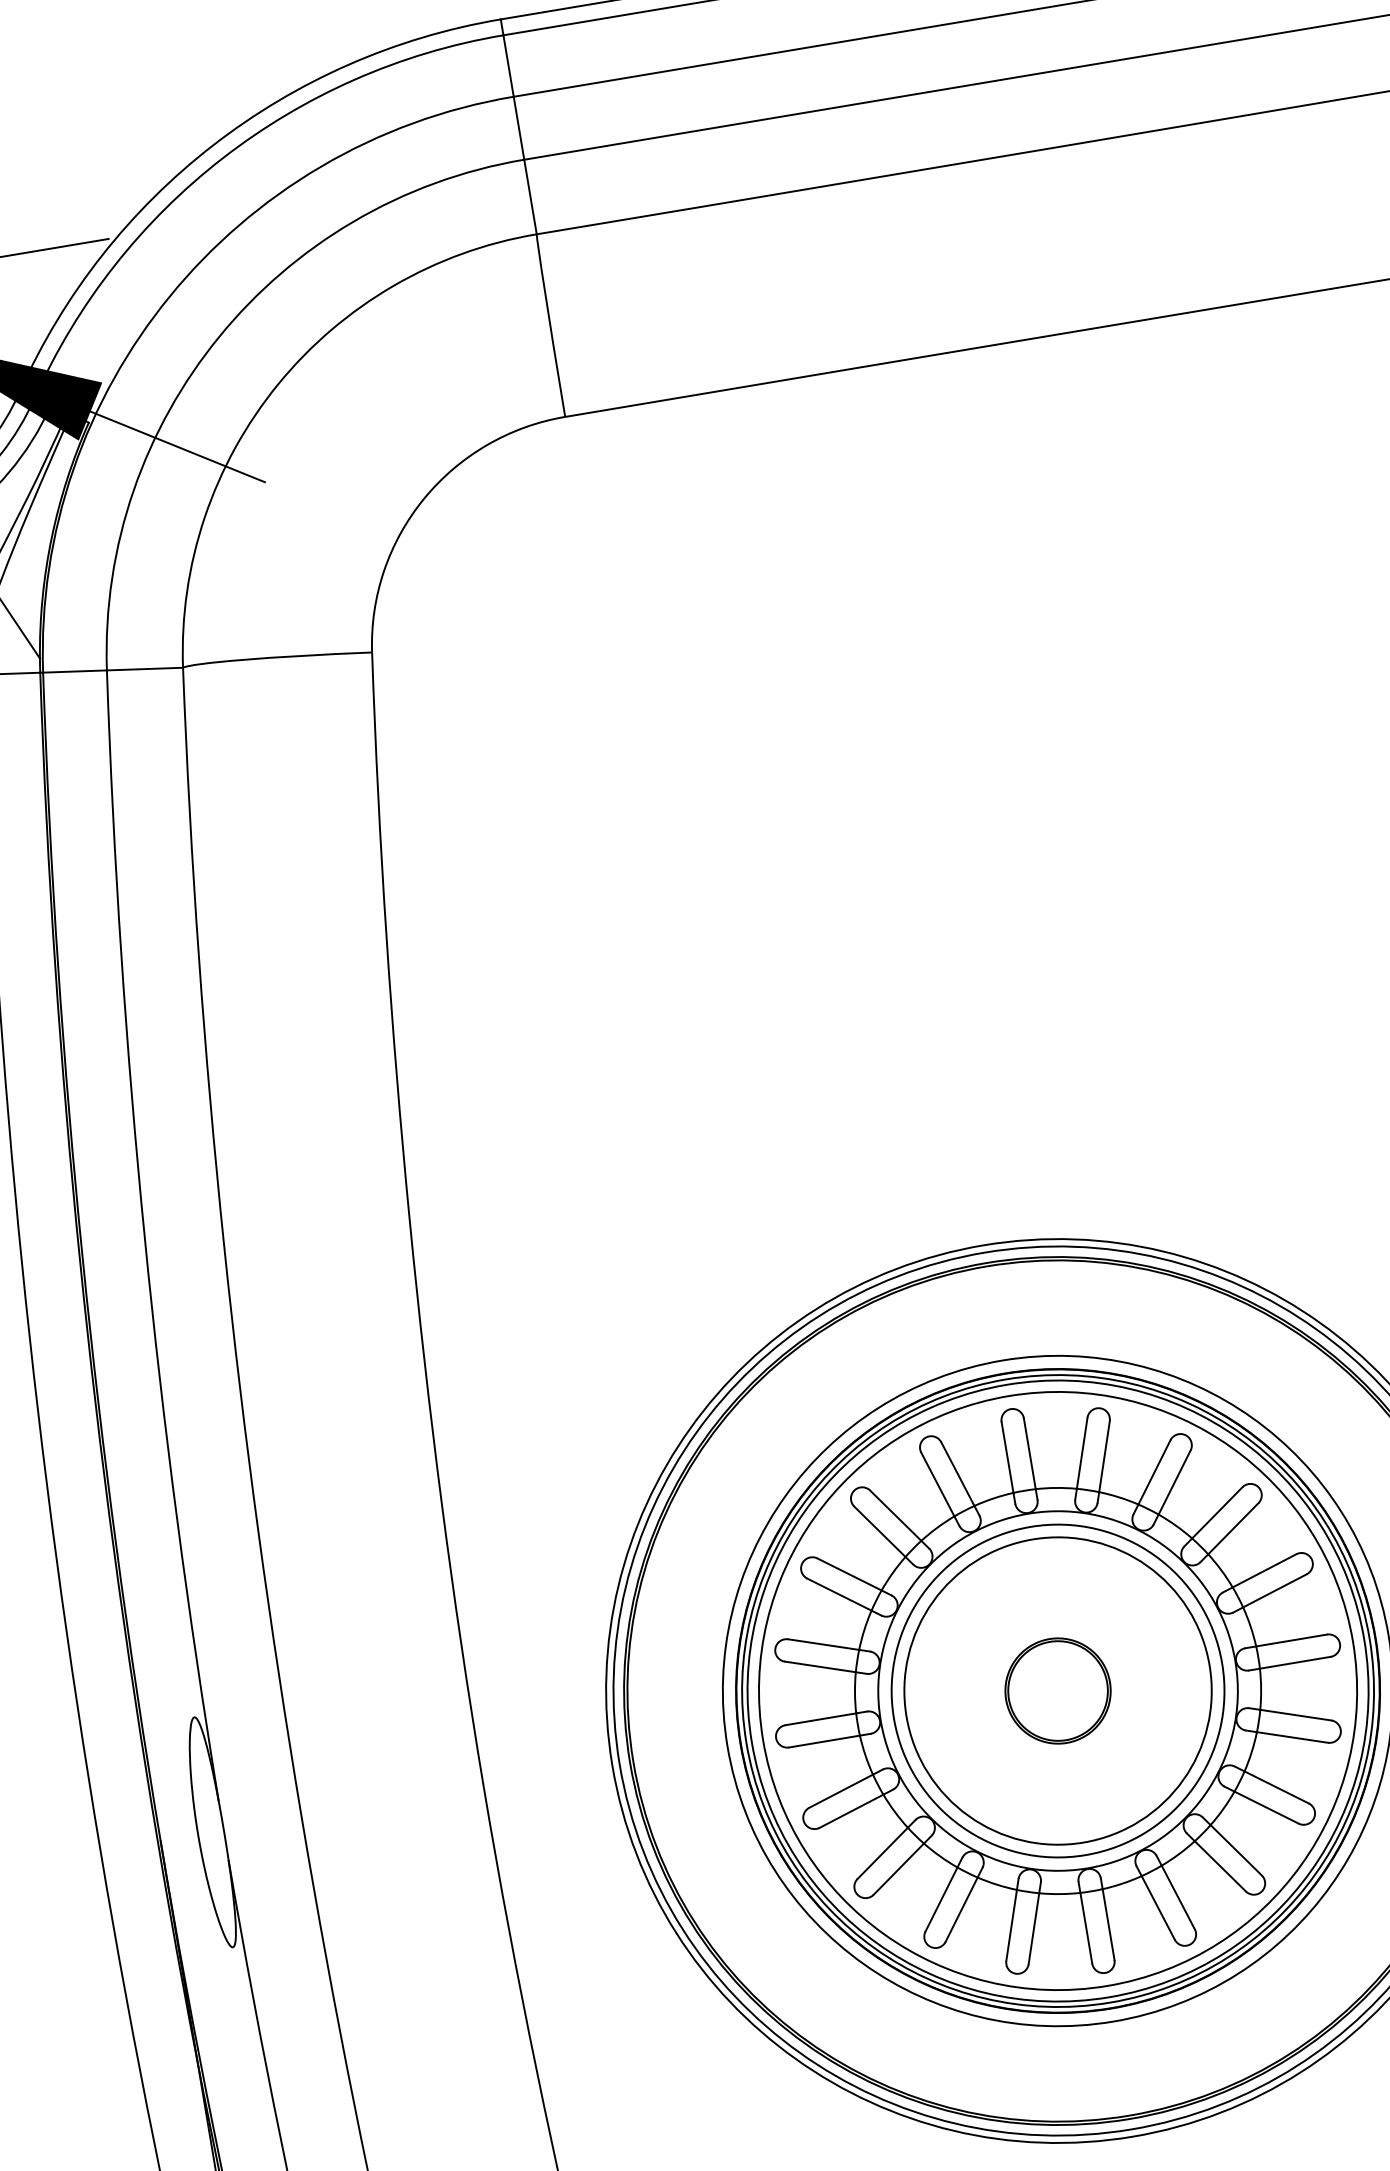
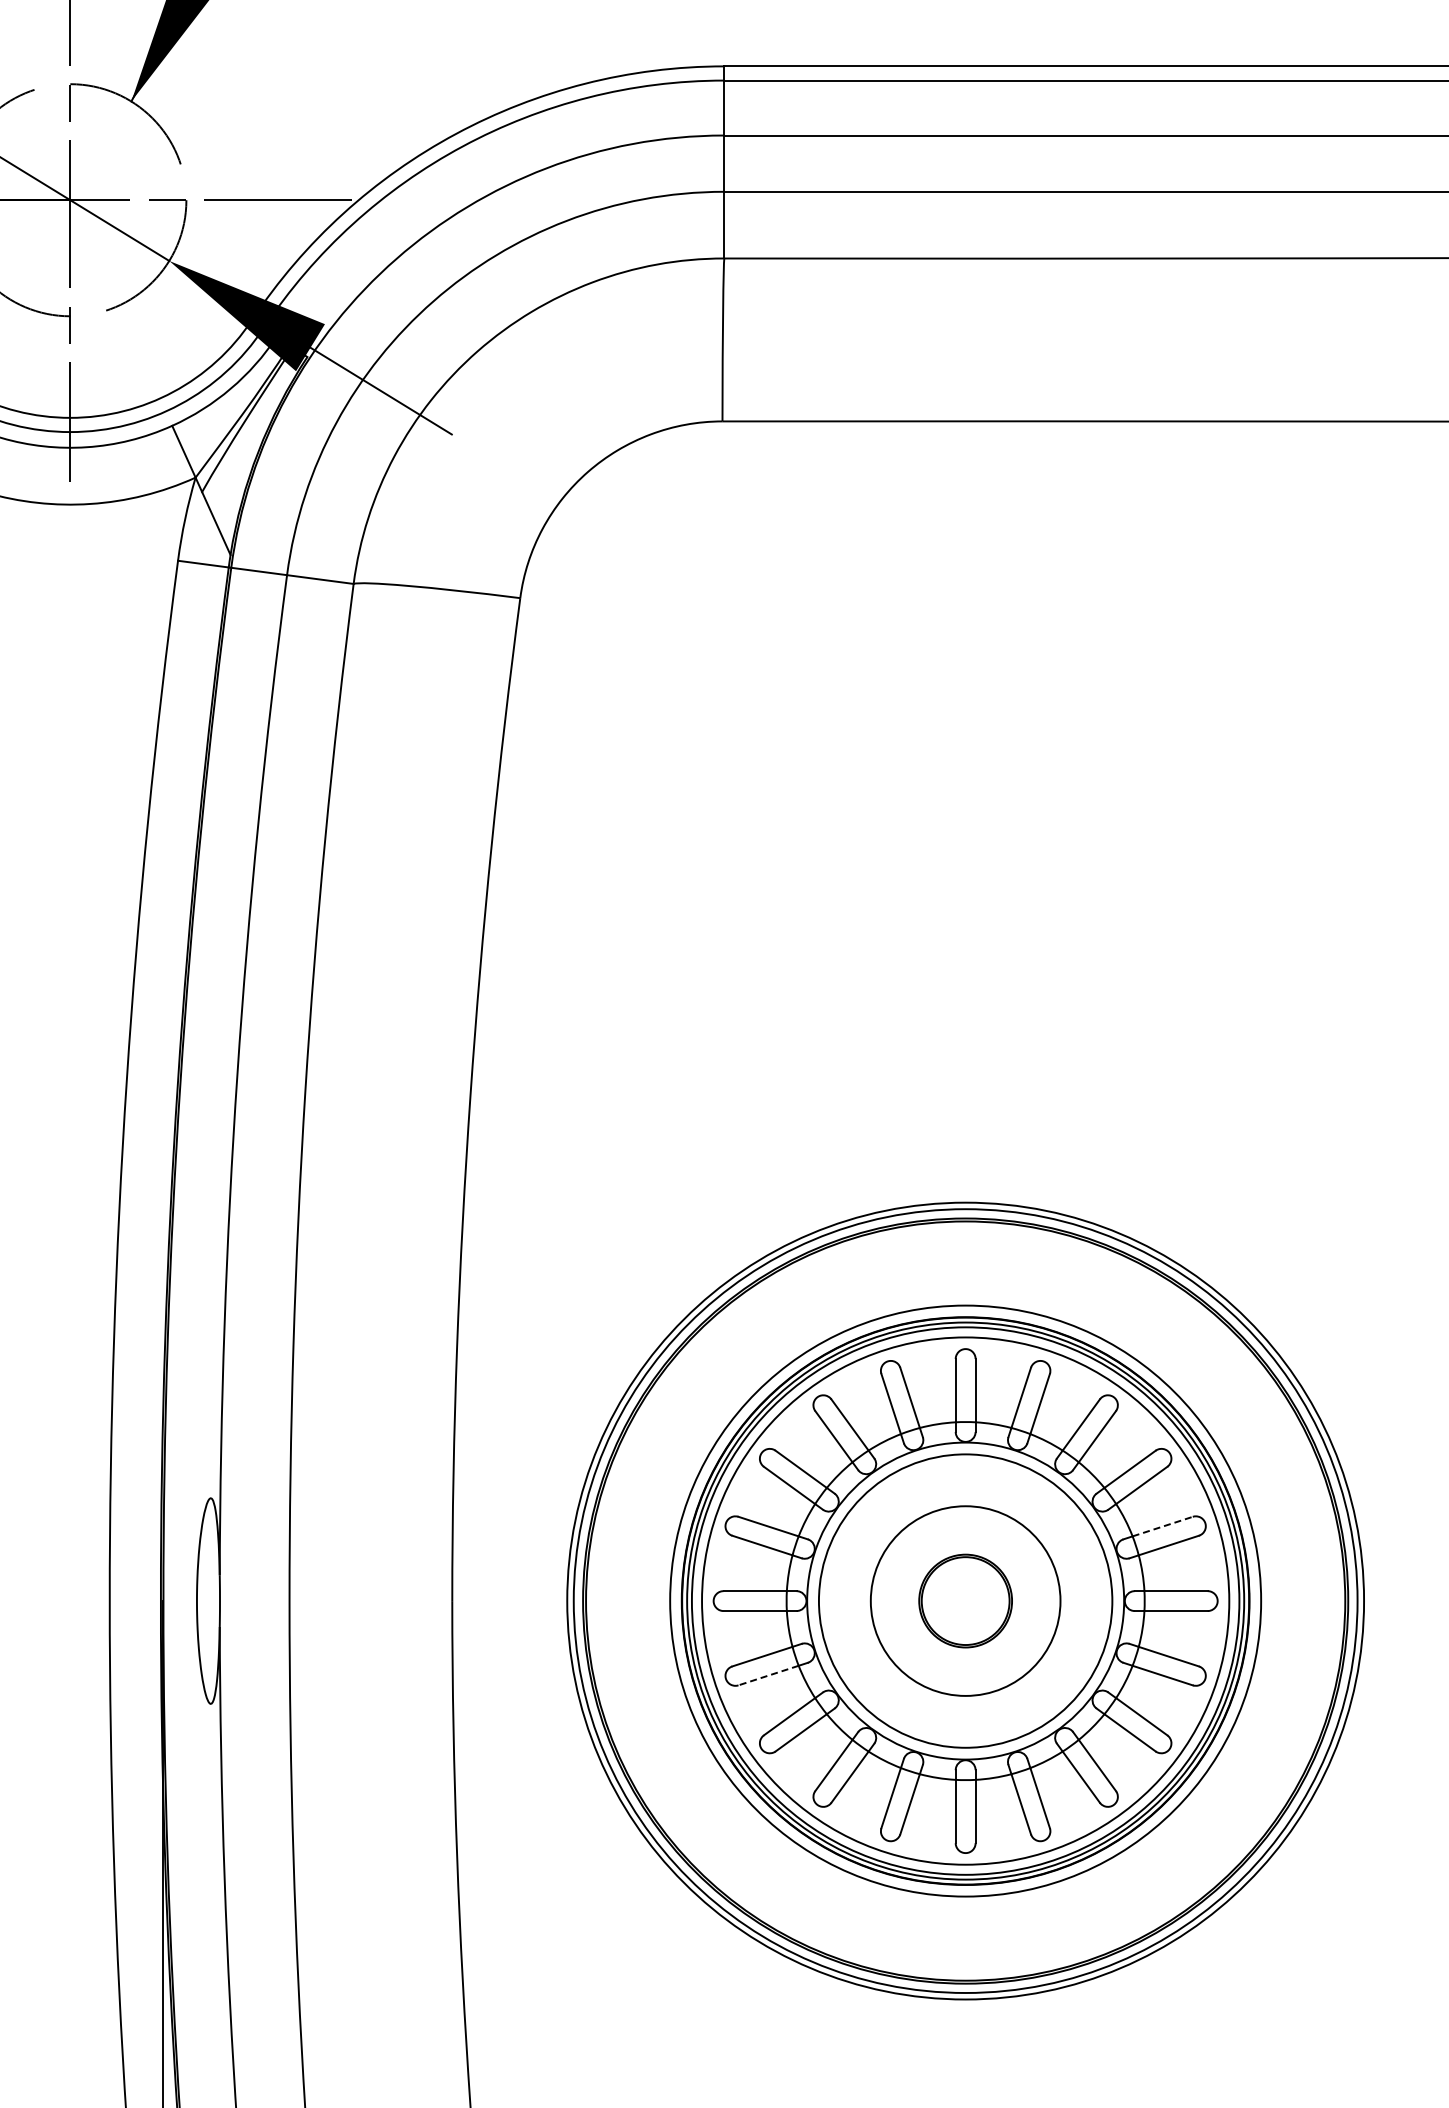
line: (1264, 1570) -> (1162, 1526), solid -> dashed
circle: (1057, 1690) -> (965, 1600), size x0.7
line: (851, 1811) -> (768, 1675), solid -> dashed

